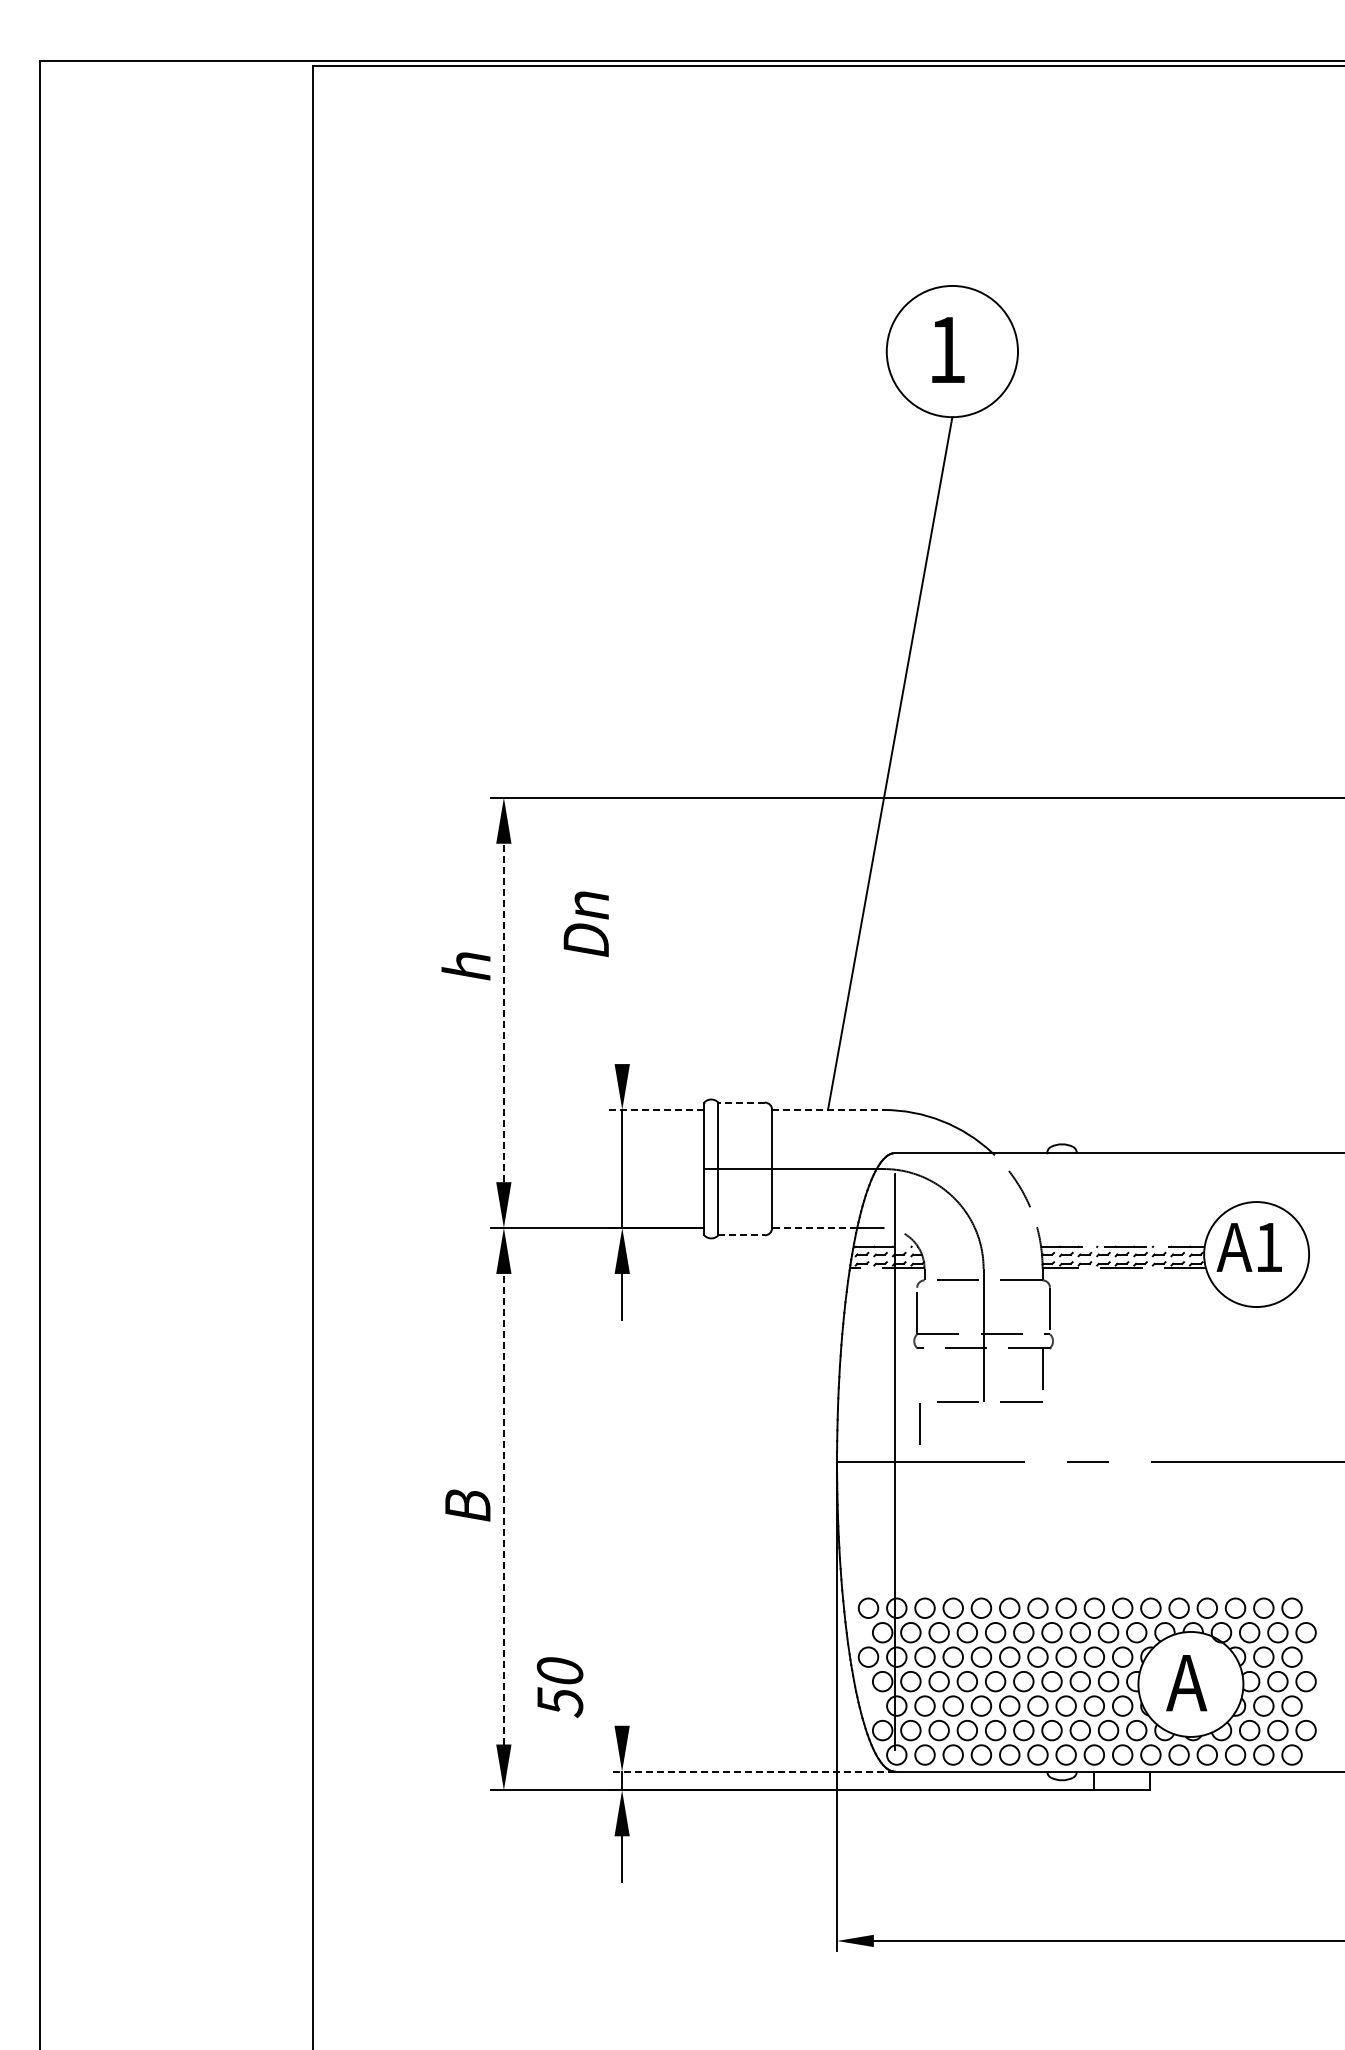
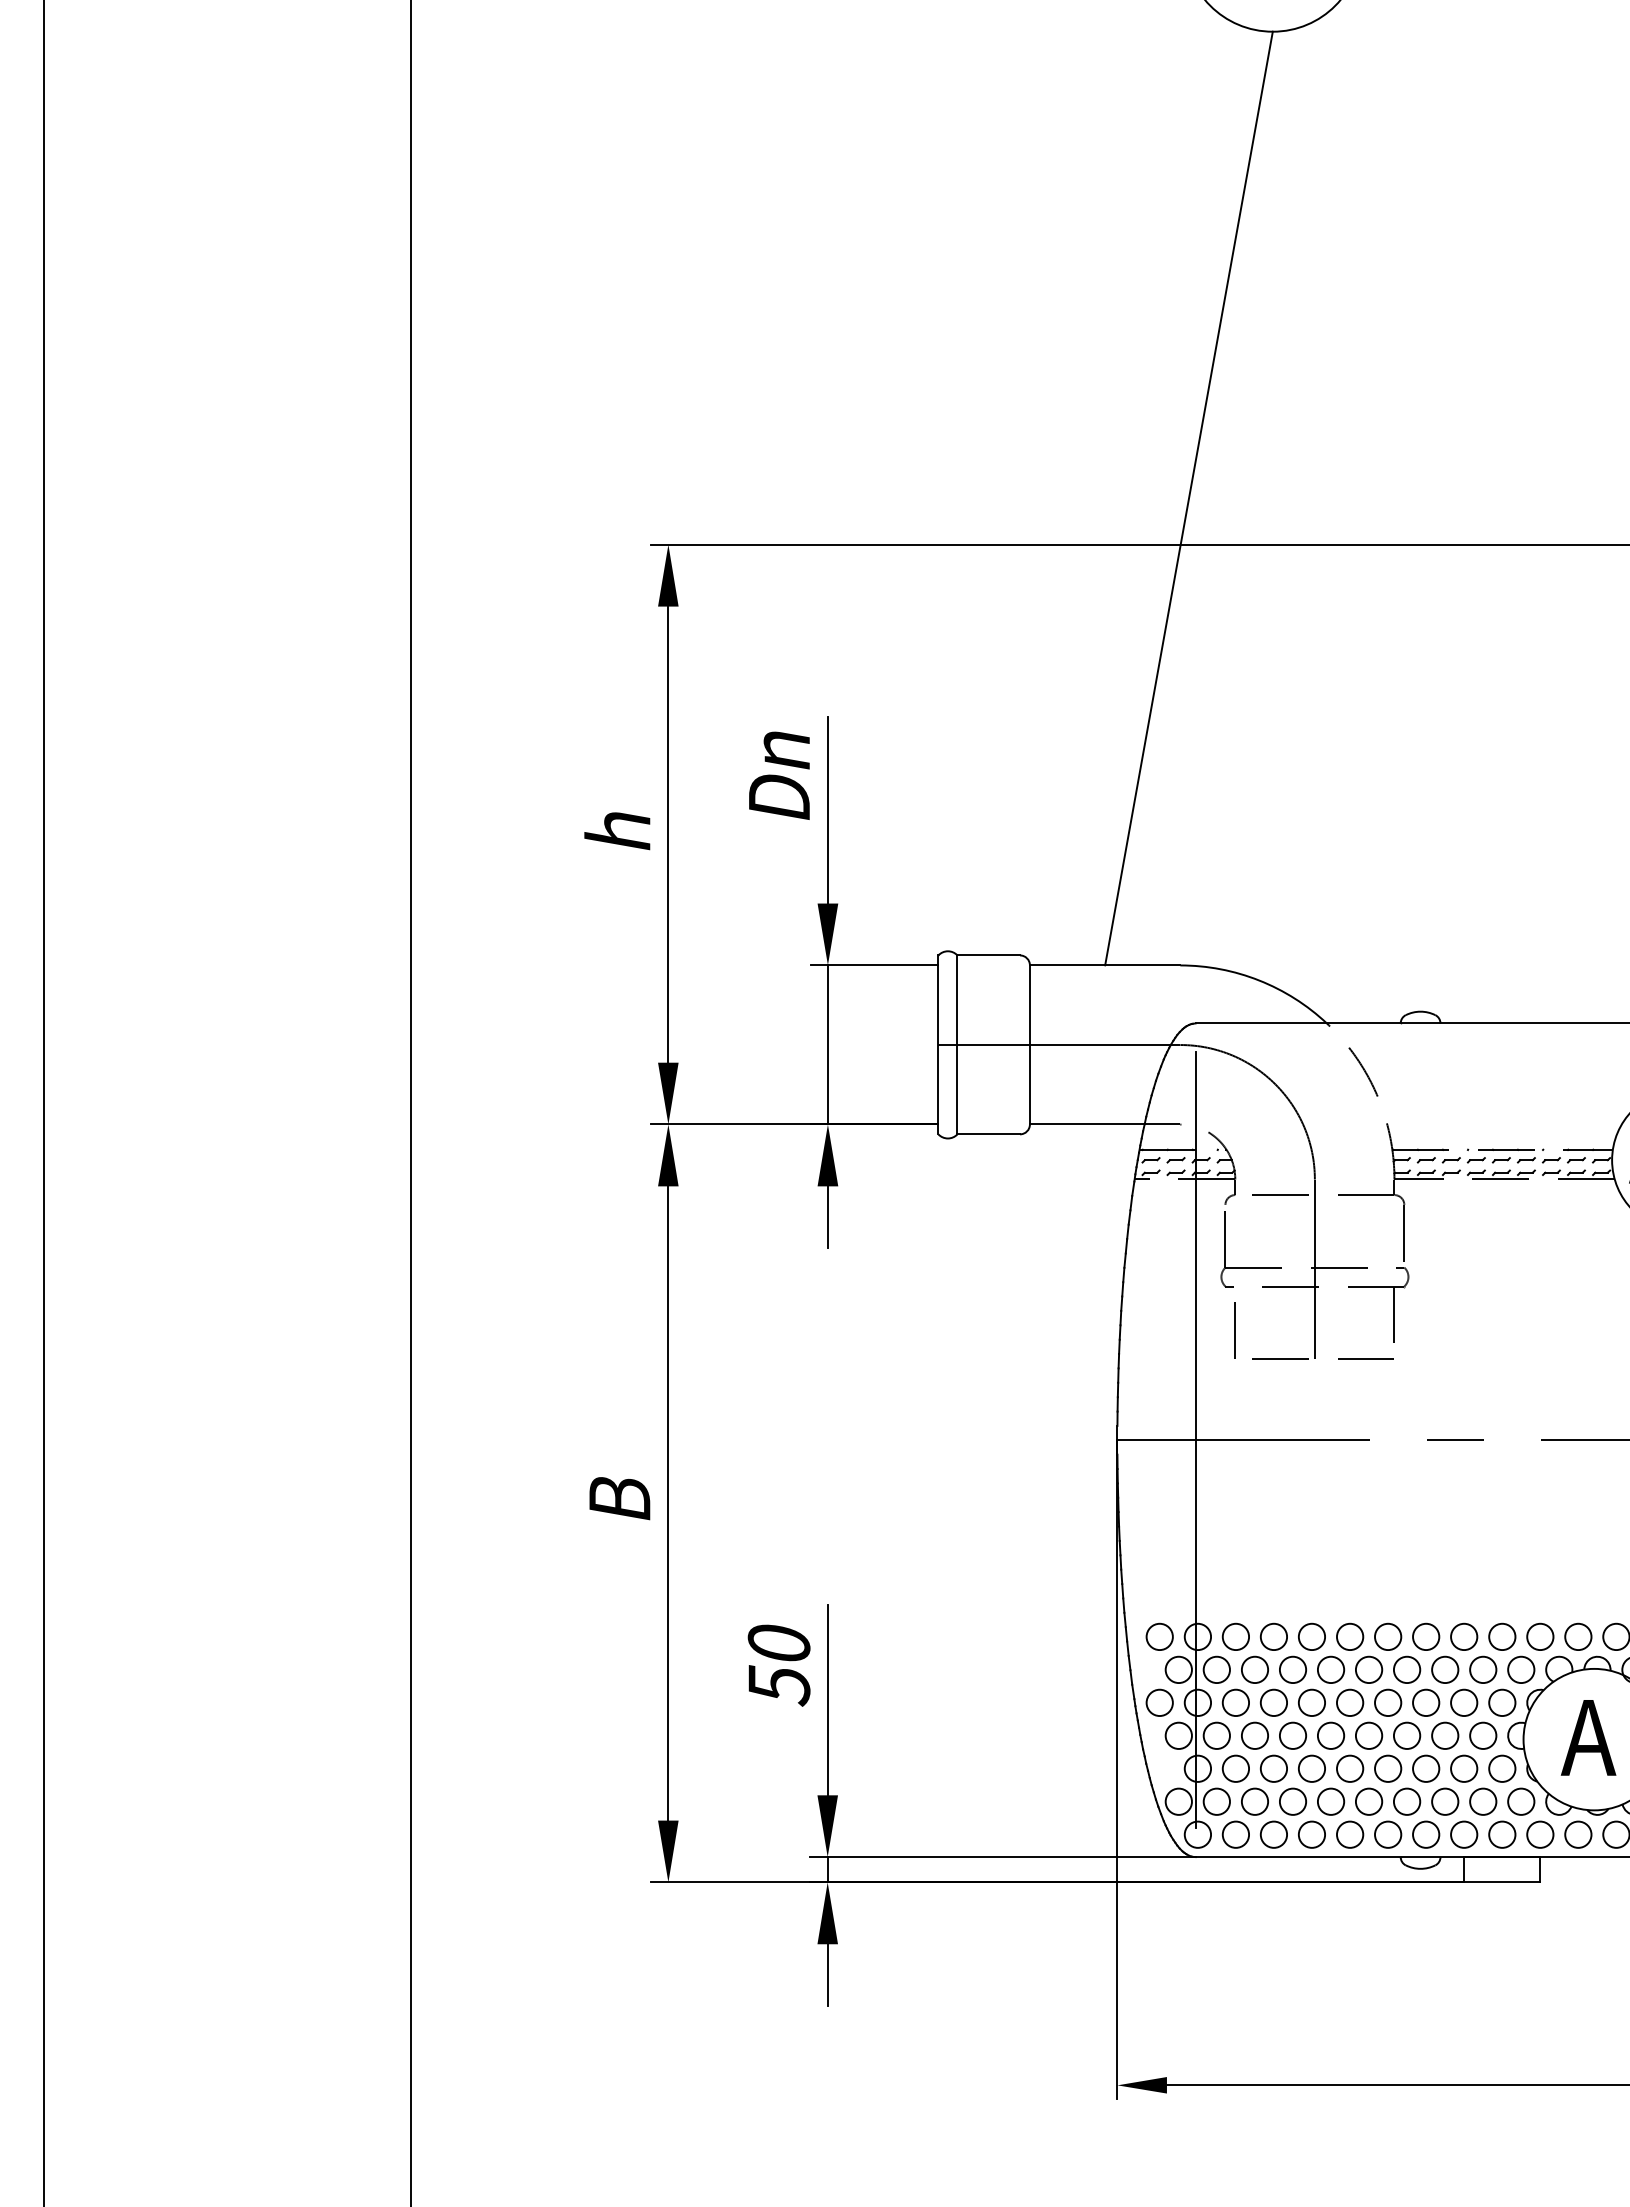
text: (585, 924) -> (778, 776), moved
text: (465, 966) -> (616, 831), moved
line: (622, 994) -> (828, 809), added
line: (503, 1012) -> (667, 834), dashed -> solid
line: (741, 1102) -> (988, 955), dashed -> solid
line: (656, 1109) -> (874, 964), dashed -> solid
line: (828, 1109) -> (1105, 964), dashed -> solid
line: (814, 1228) -> (1086, 1125), dashed -> solid
line: (742, 1235) -> (989, 1134), dashed -> solid
line: (919, 1423) -> (1235, 1329), moved
line: (503, 1508) -> (667, 1502), dashed -> solid
line: (622, 1654) -> (828, 1699), added
text: (559, 1687) -> (778, 1665), moved
line: (752, 1771) -> (1003, 1856), dashed -> solid

